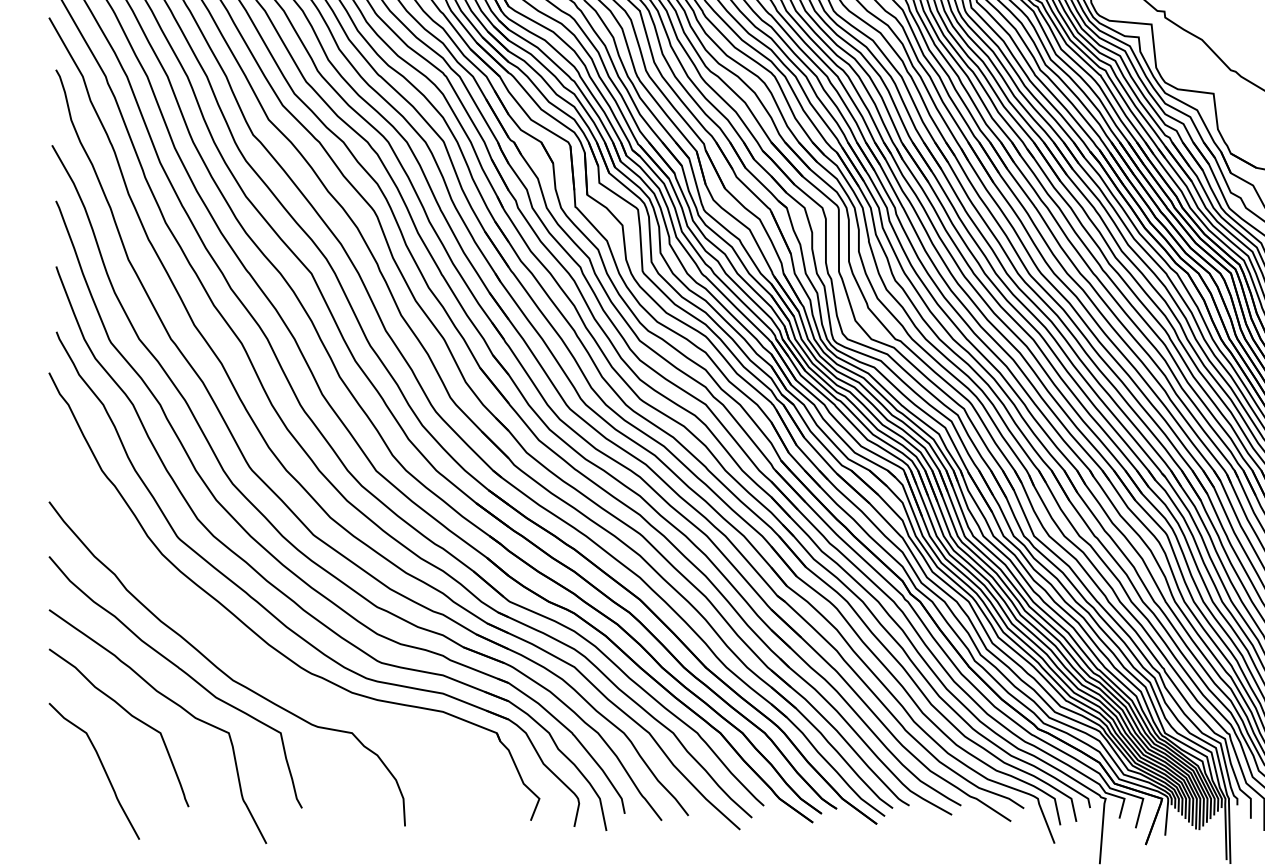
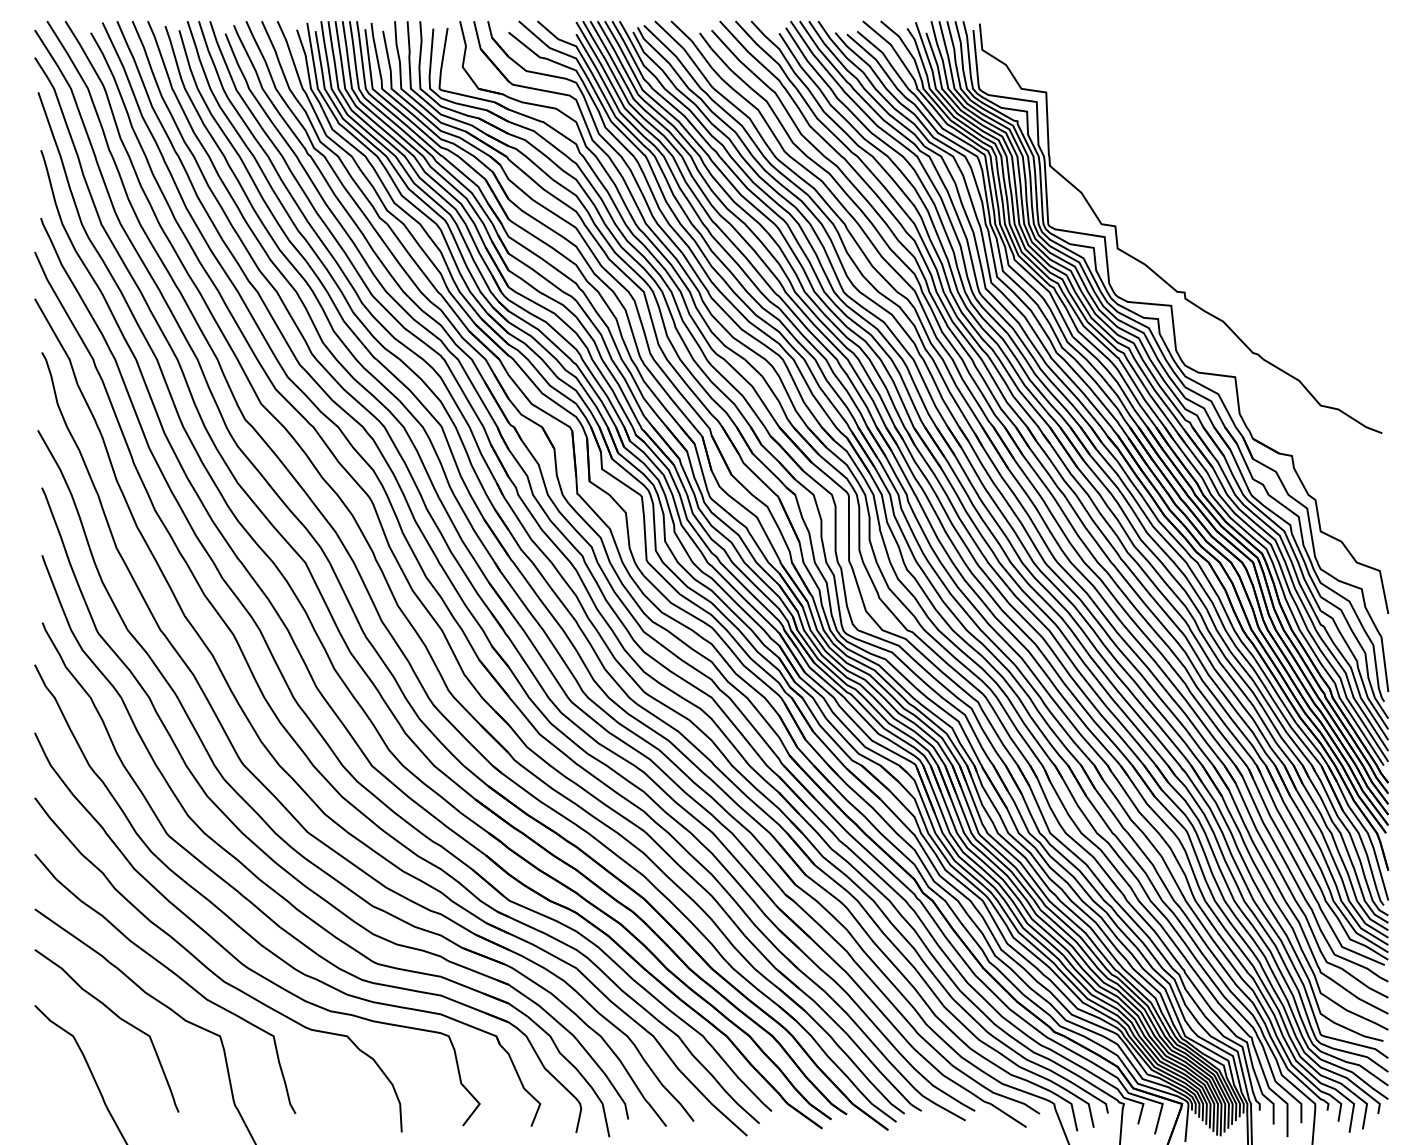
curve: (244, 656) -> (236, 957), added

